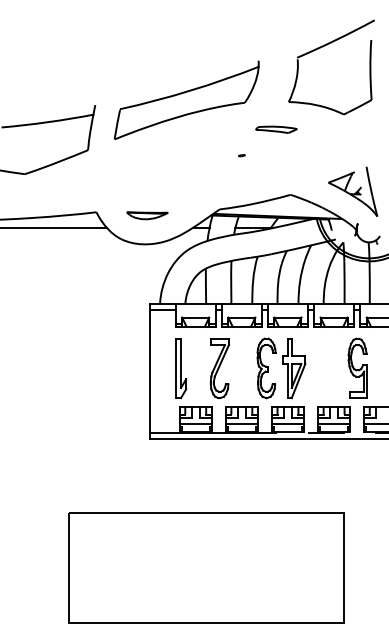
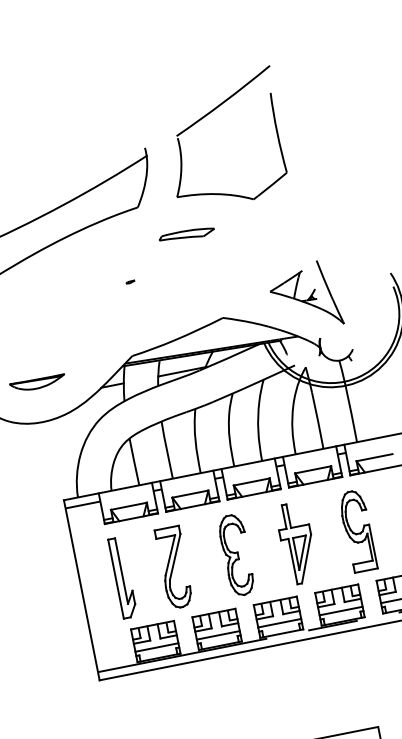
part: (325, 46) -> (211, 113), moved
part: (241, 155) -> (129, 281), moved
part: (294, 368) -> (297, 543), moved

